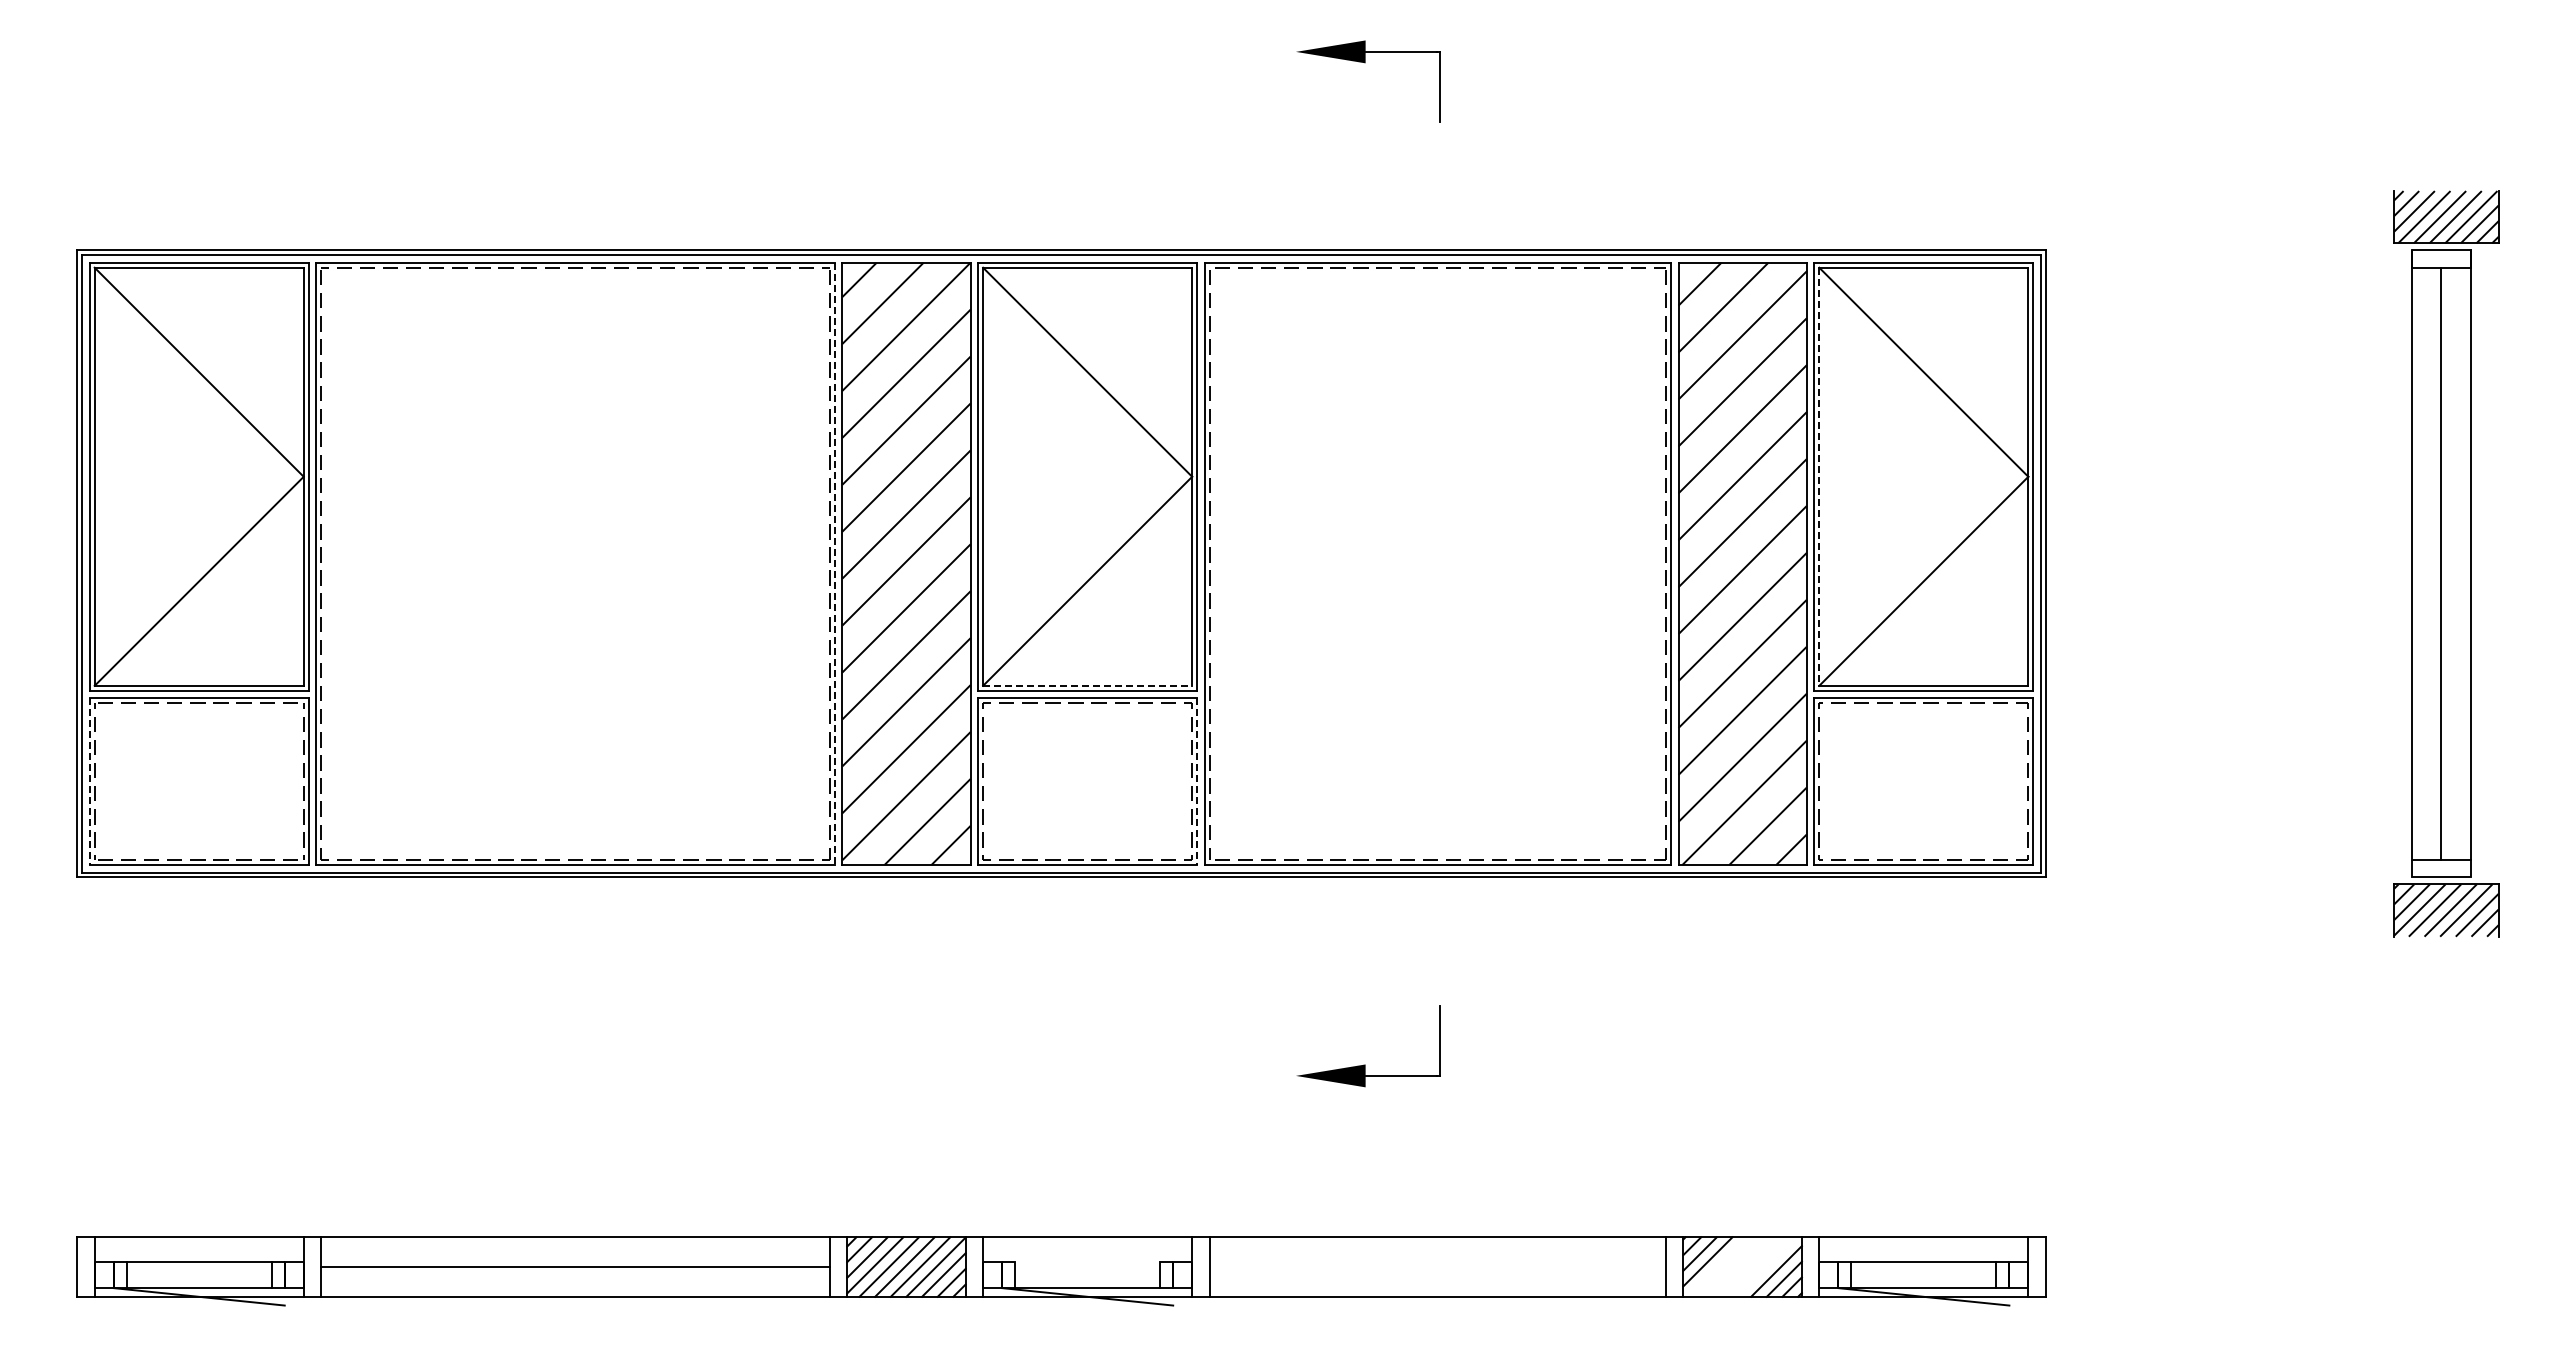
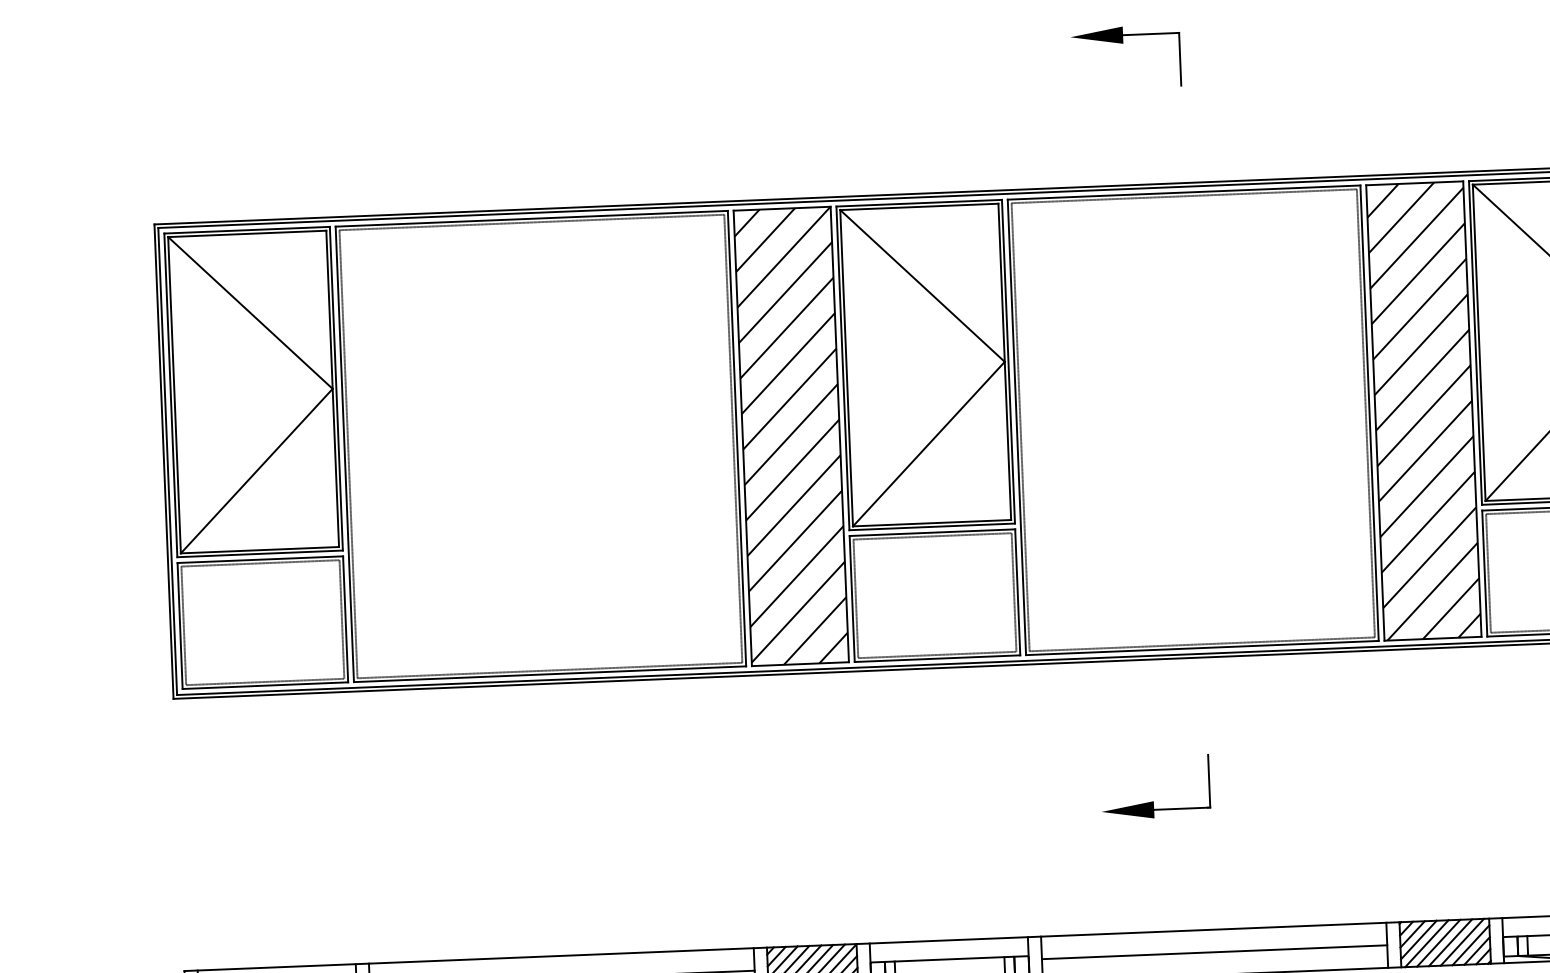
line: (1819, 477) -> (1479, 343), dashed -> solid
line: (834, 564) -> (736, 439), dashed -> solid
line: (1087, 685) -> (931, 522), dashed -> solid
line: (89, 782) -> (179, 626), dashed -> solid
line: (1197, 782) -> (1018, 592), dashed -> solid
line: (1087, 1262) -> (949, 959), added
line: (1718, 1266) -> (1426, 943), added
line: (1733, 1266) -> (1438, 942), added
line: (1749, 1266) -> (1450, 942), added
line: (1765, 1266) -> (1462, 941), added
line: (1437, 1267) -> (1214, 952), added

